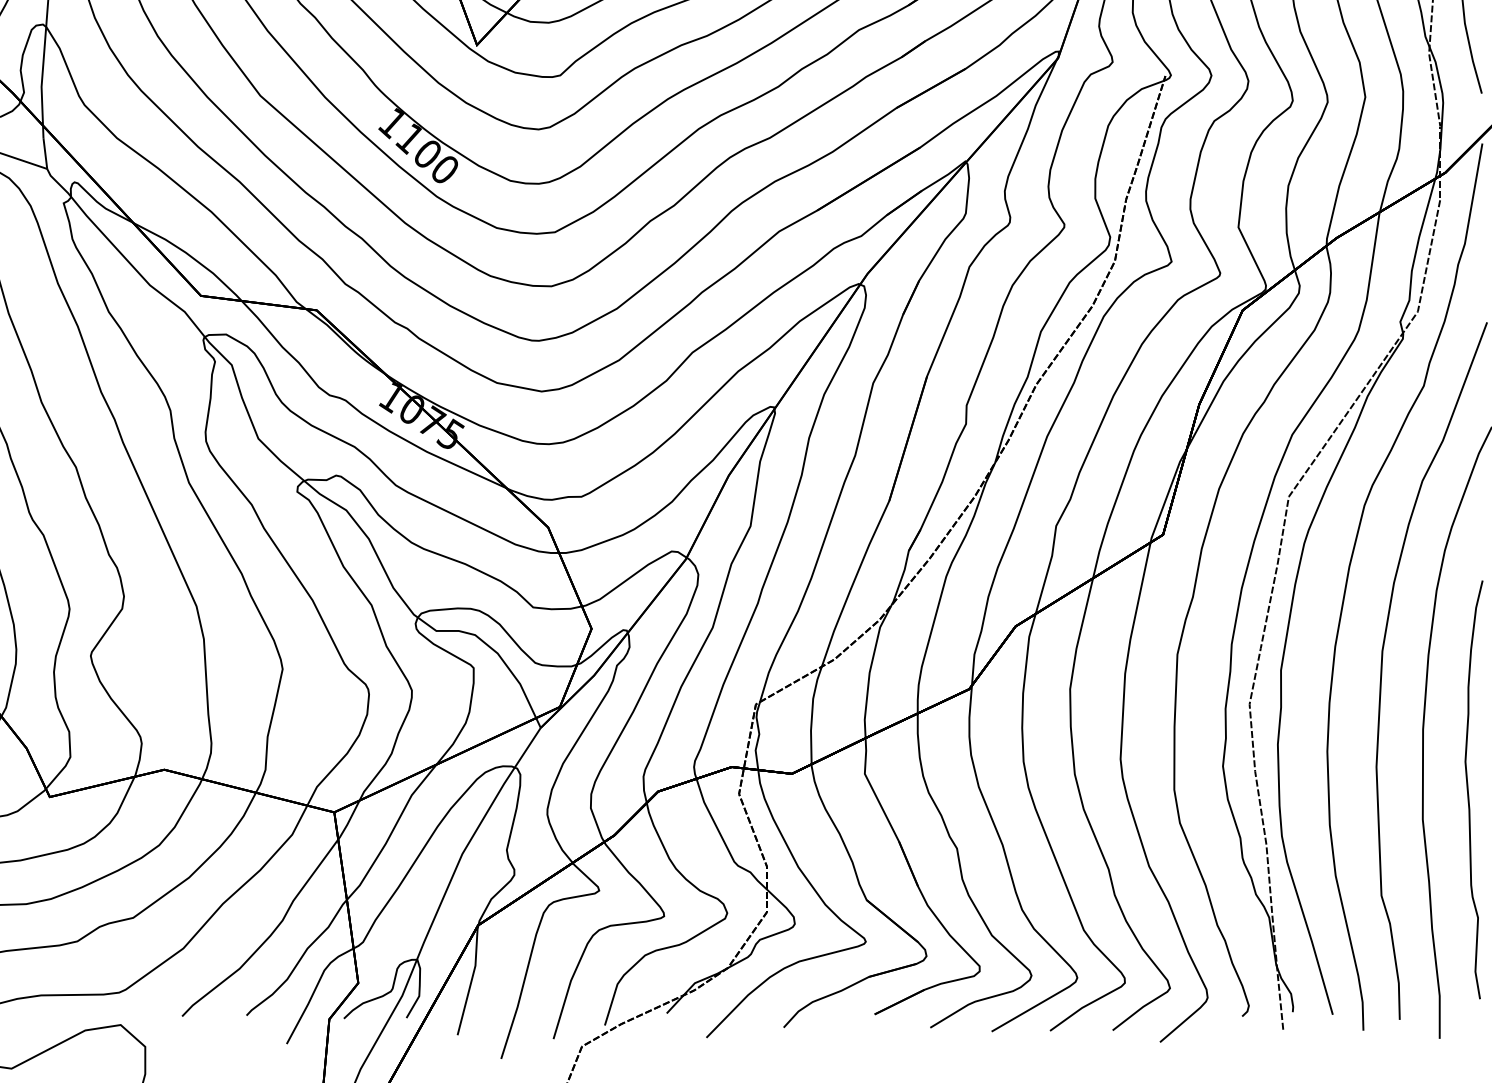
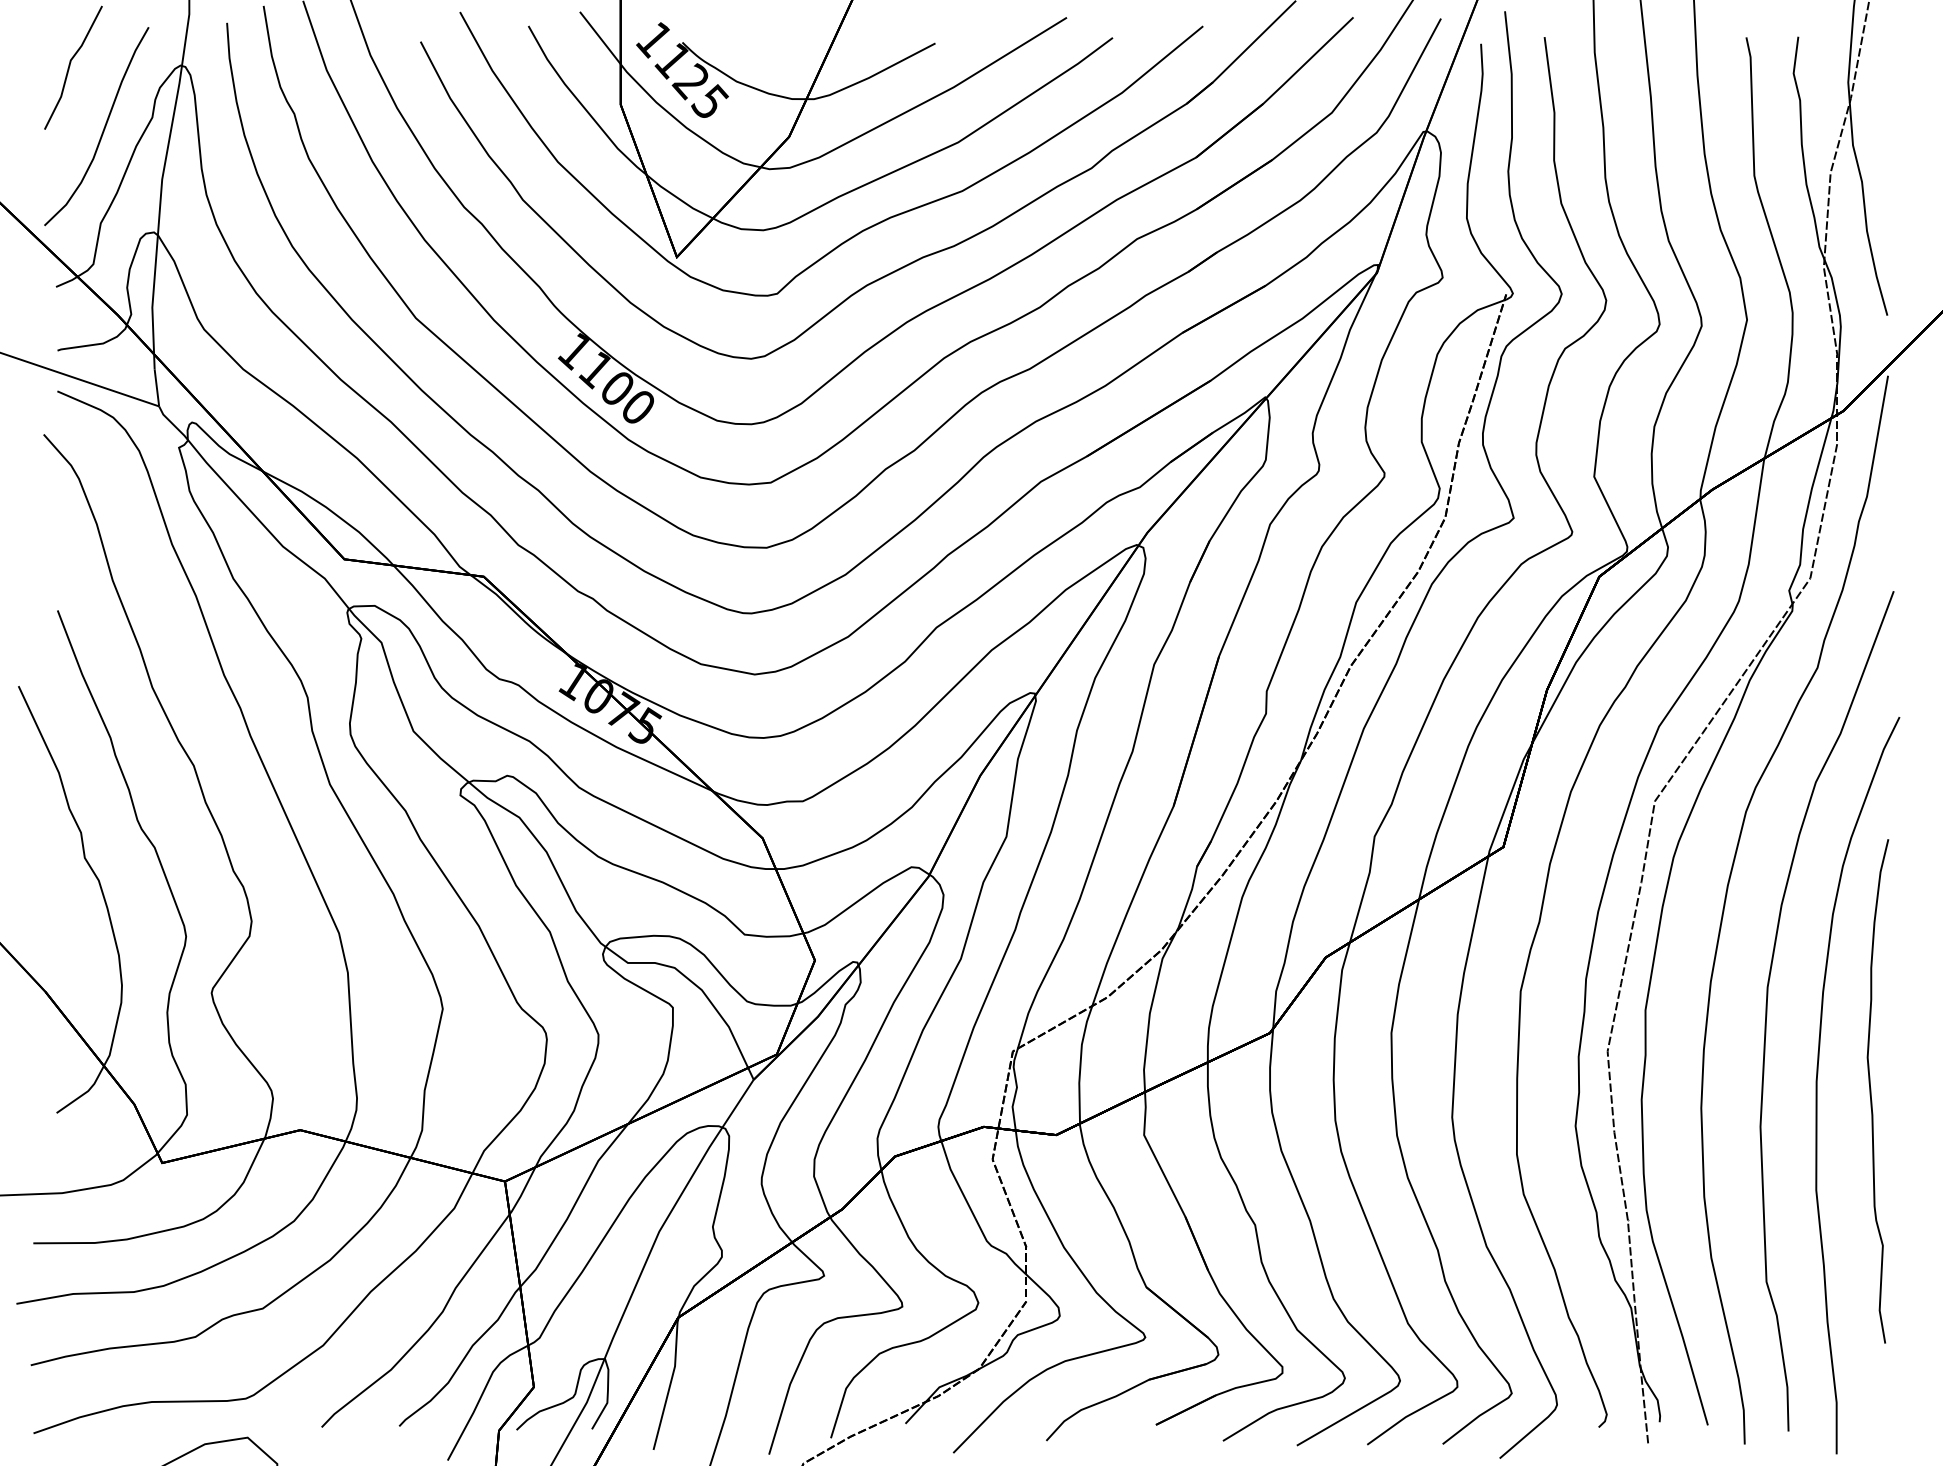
curve: (1468, 789) -> (1871, 1091), moved

